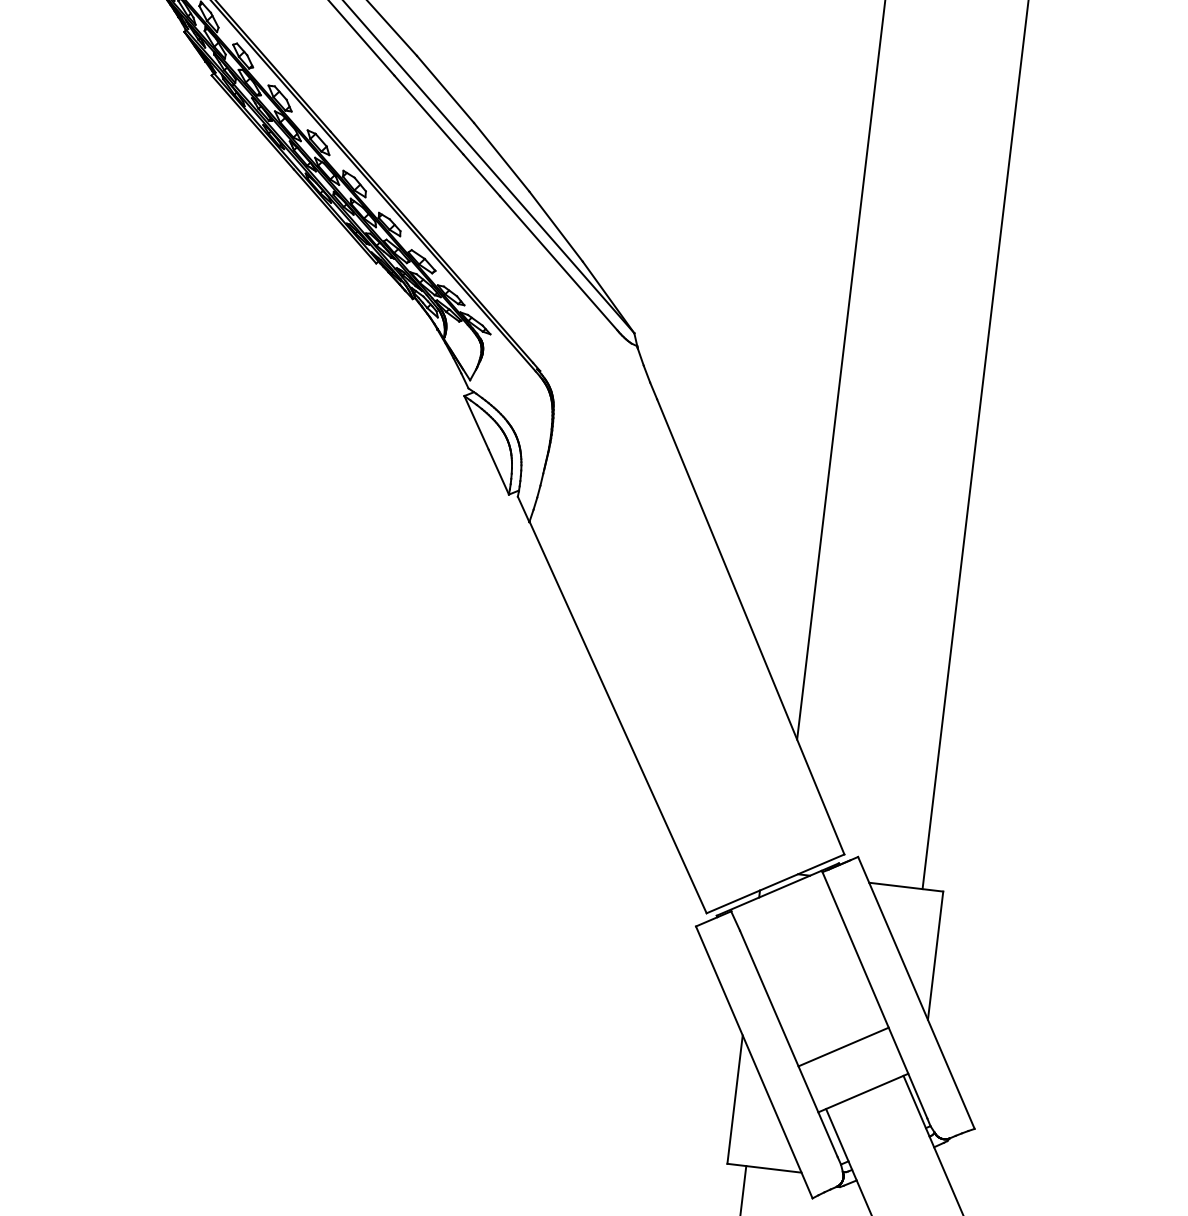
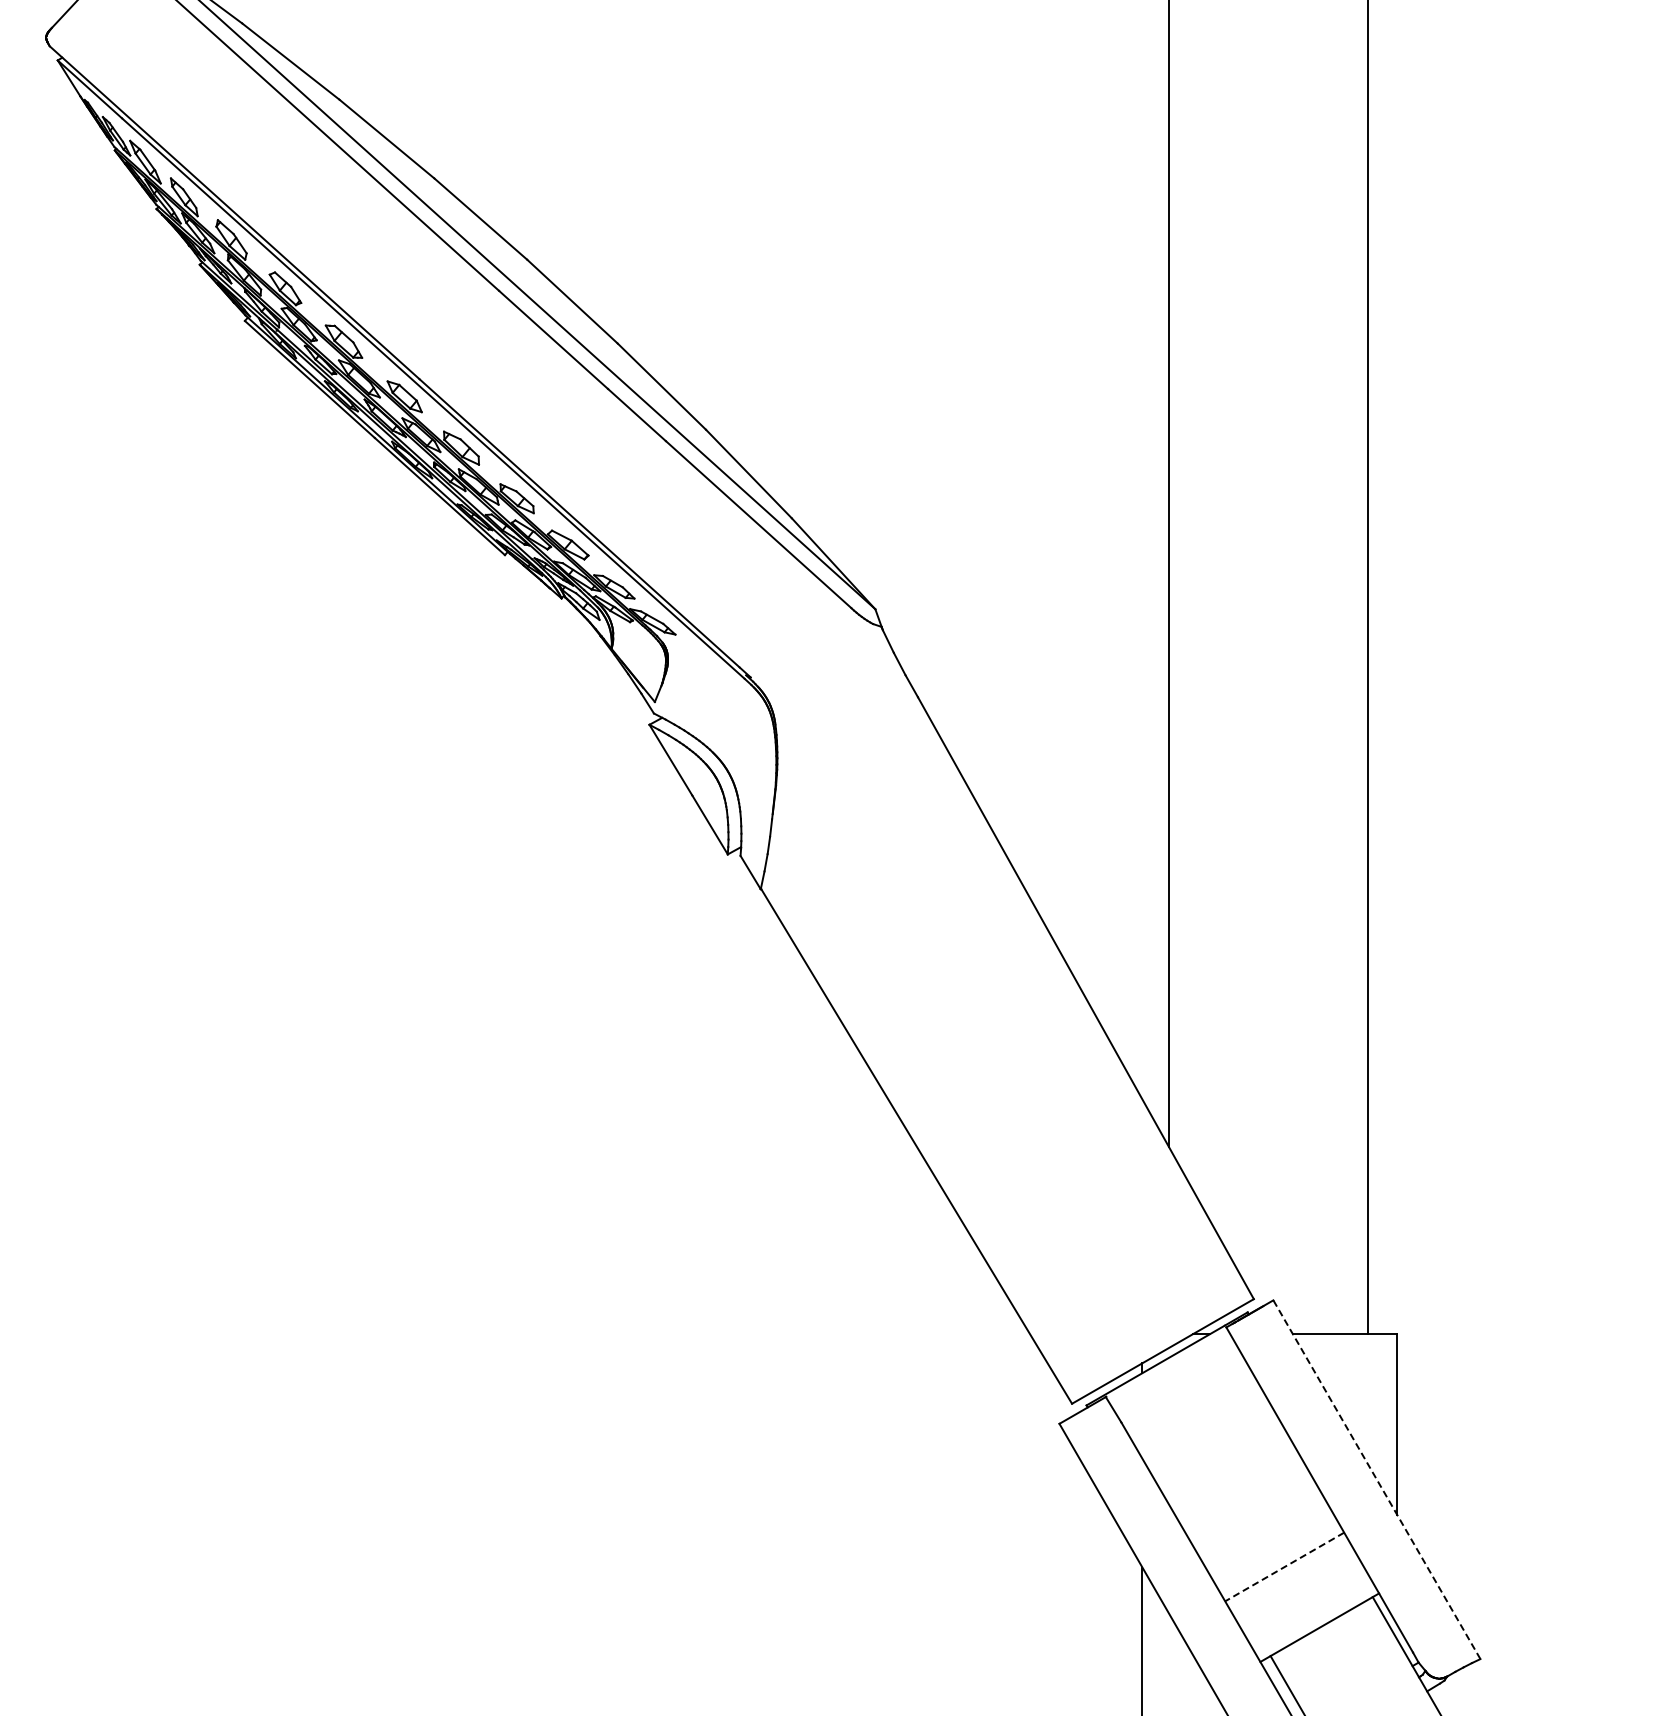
line: (916, 992) -> (1376, 1479), solid -> dashed
line: (843, 1047) -> (1284, 1567), solid -> dashed

